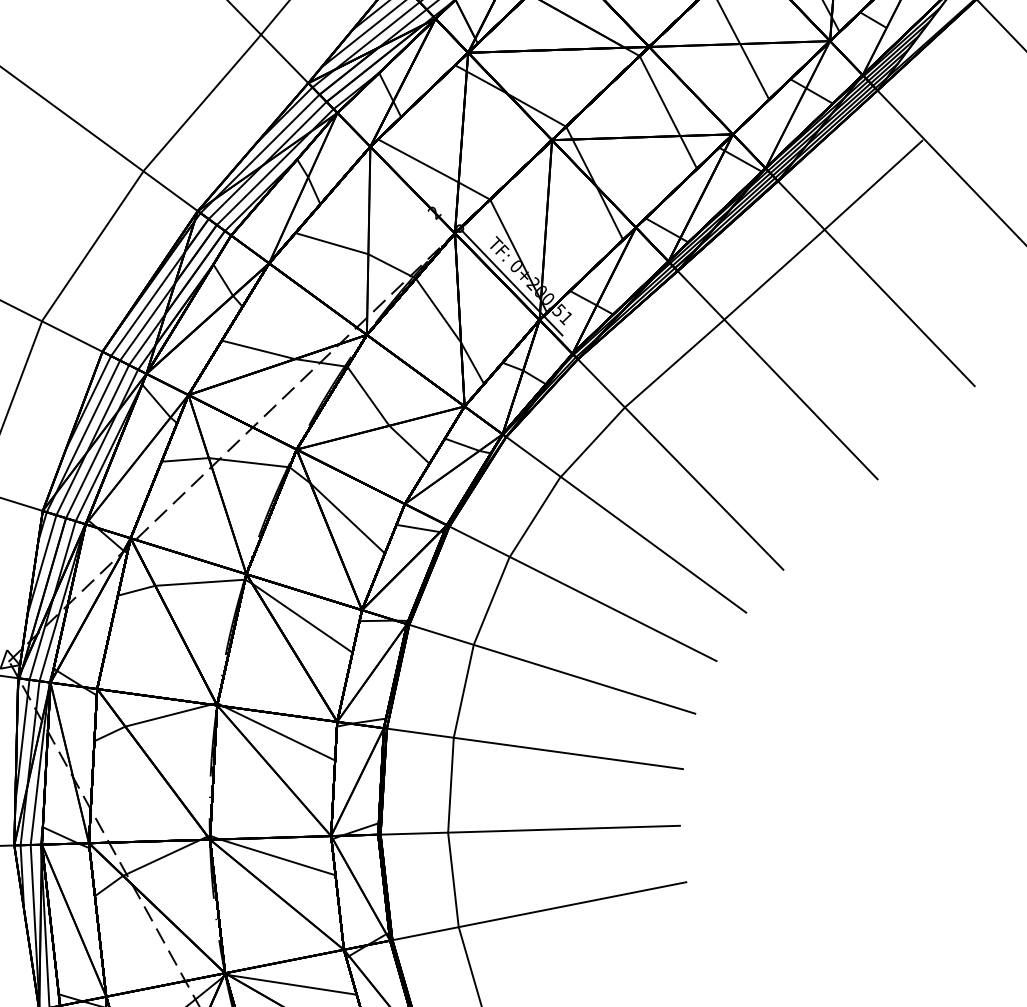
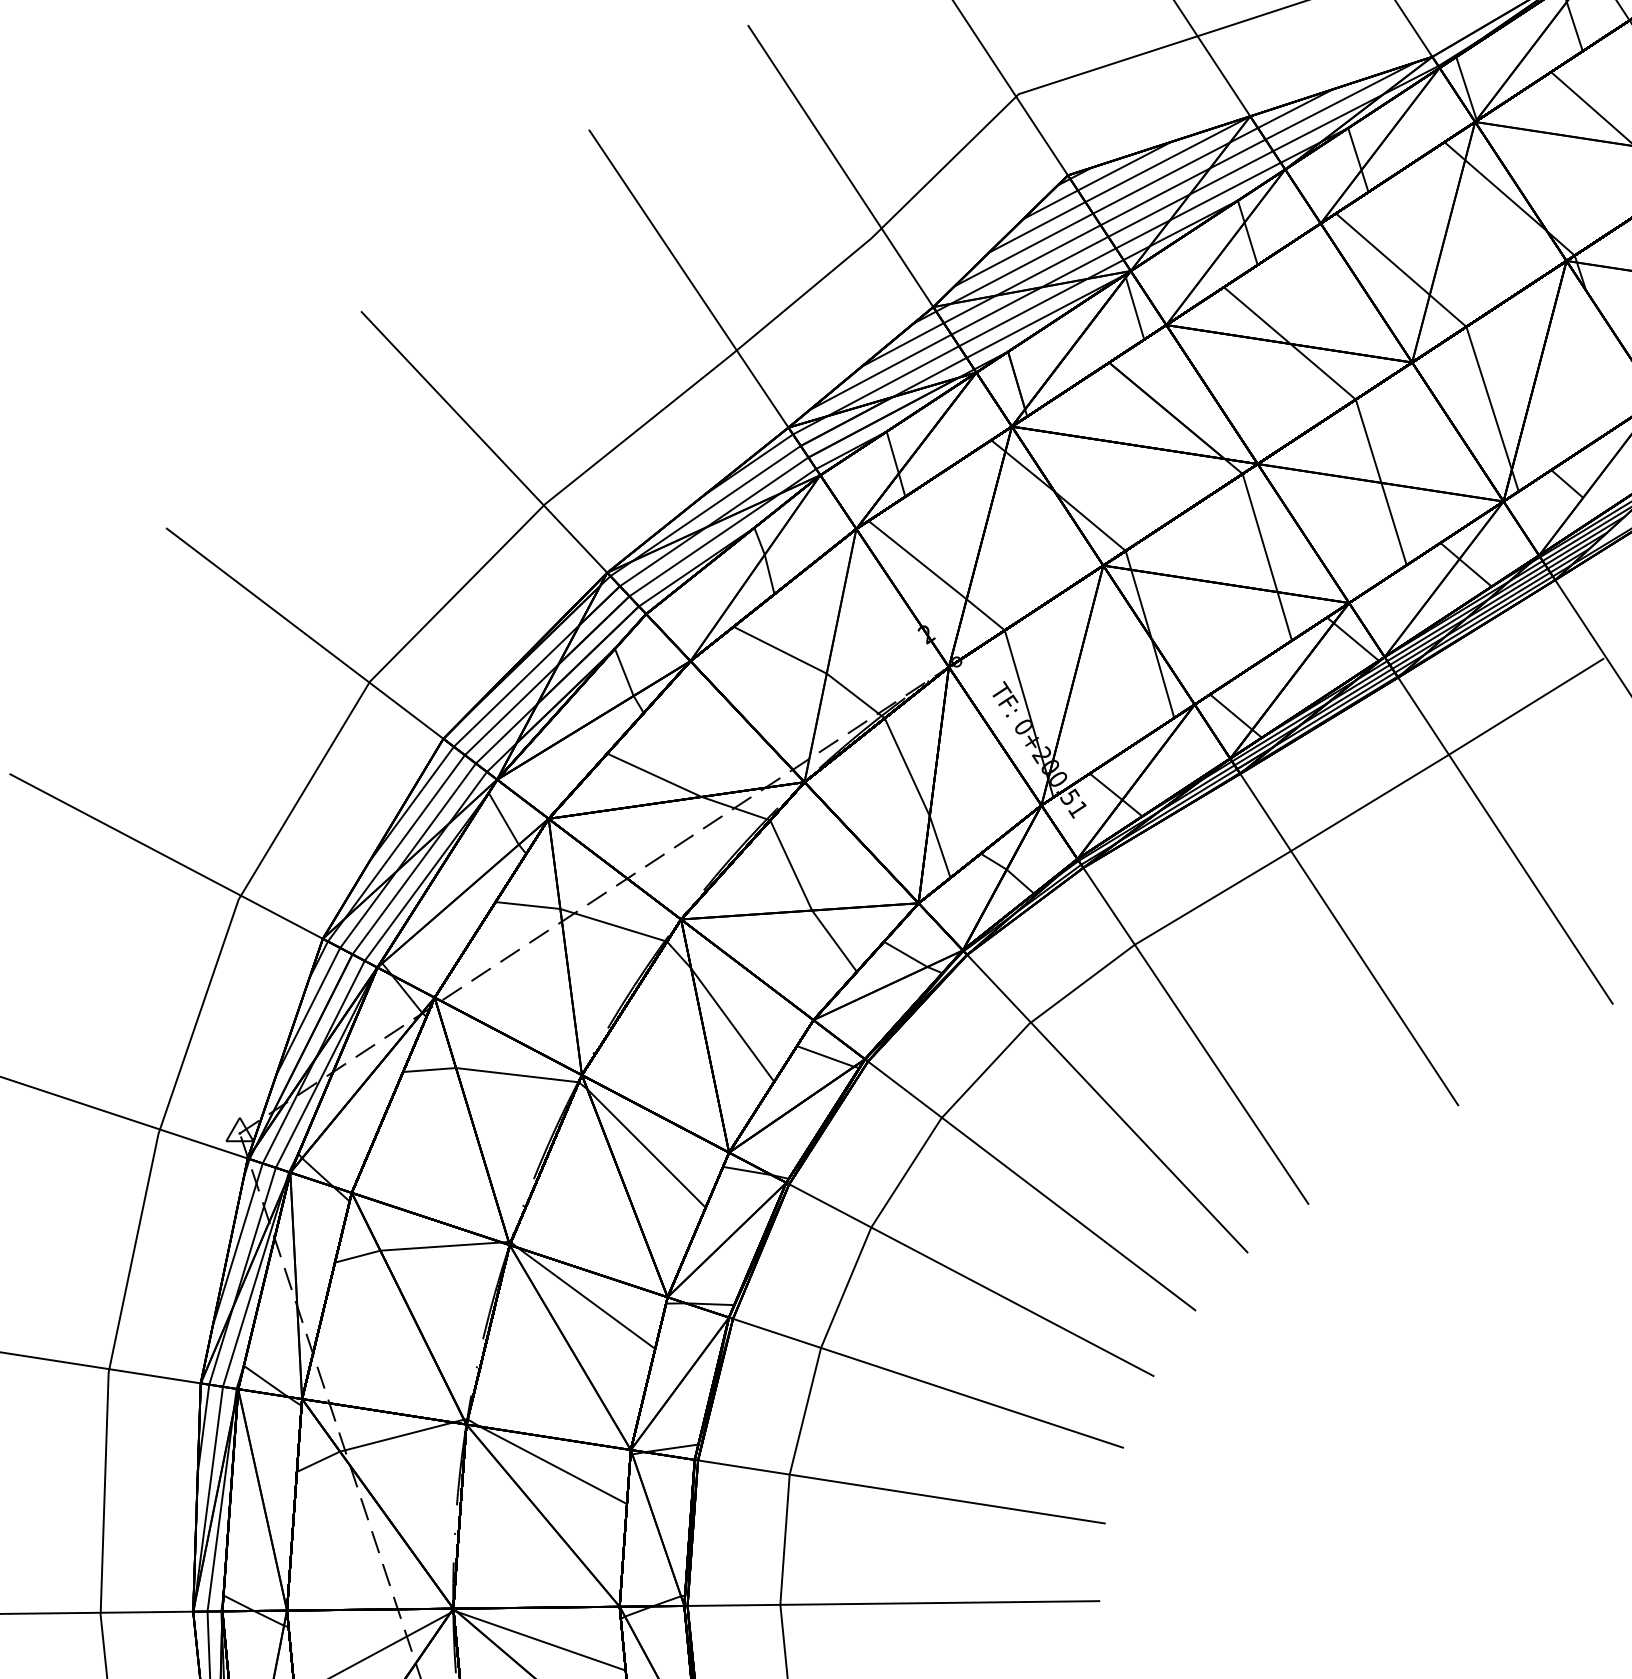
line: (511, 281) -> (1012, 746), removed

